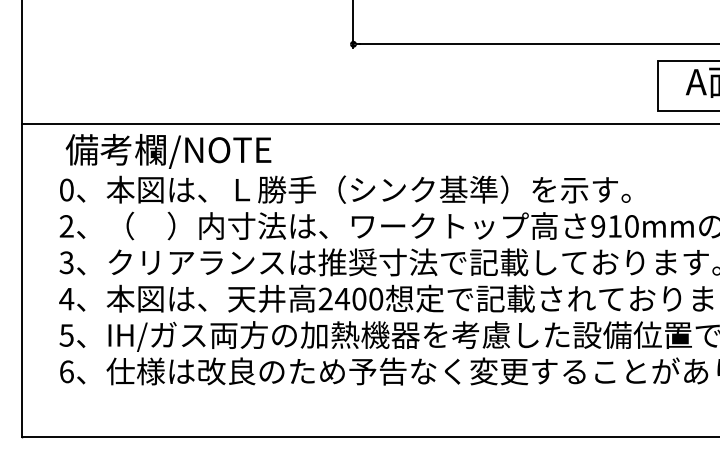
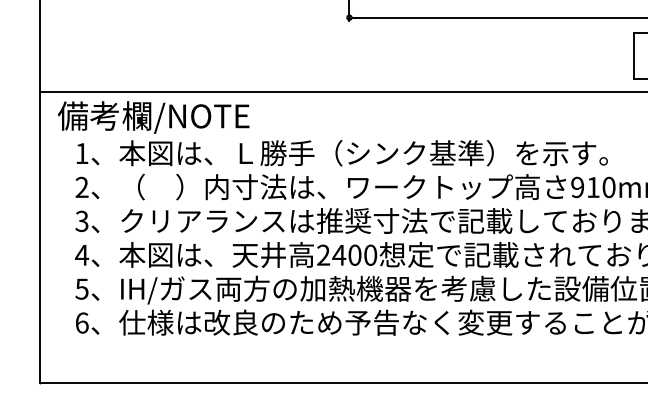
text: (168, 151) -> (153, 117), moved
text: (66, 189) -> (81, 153), 0 -> 1

